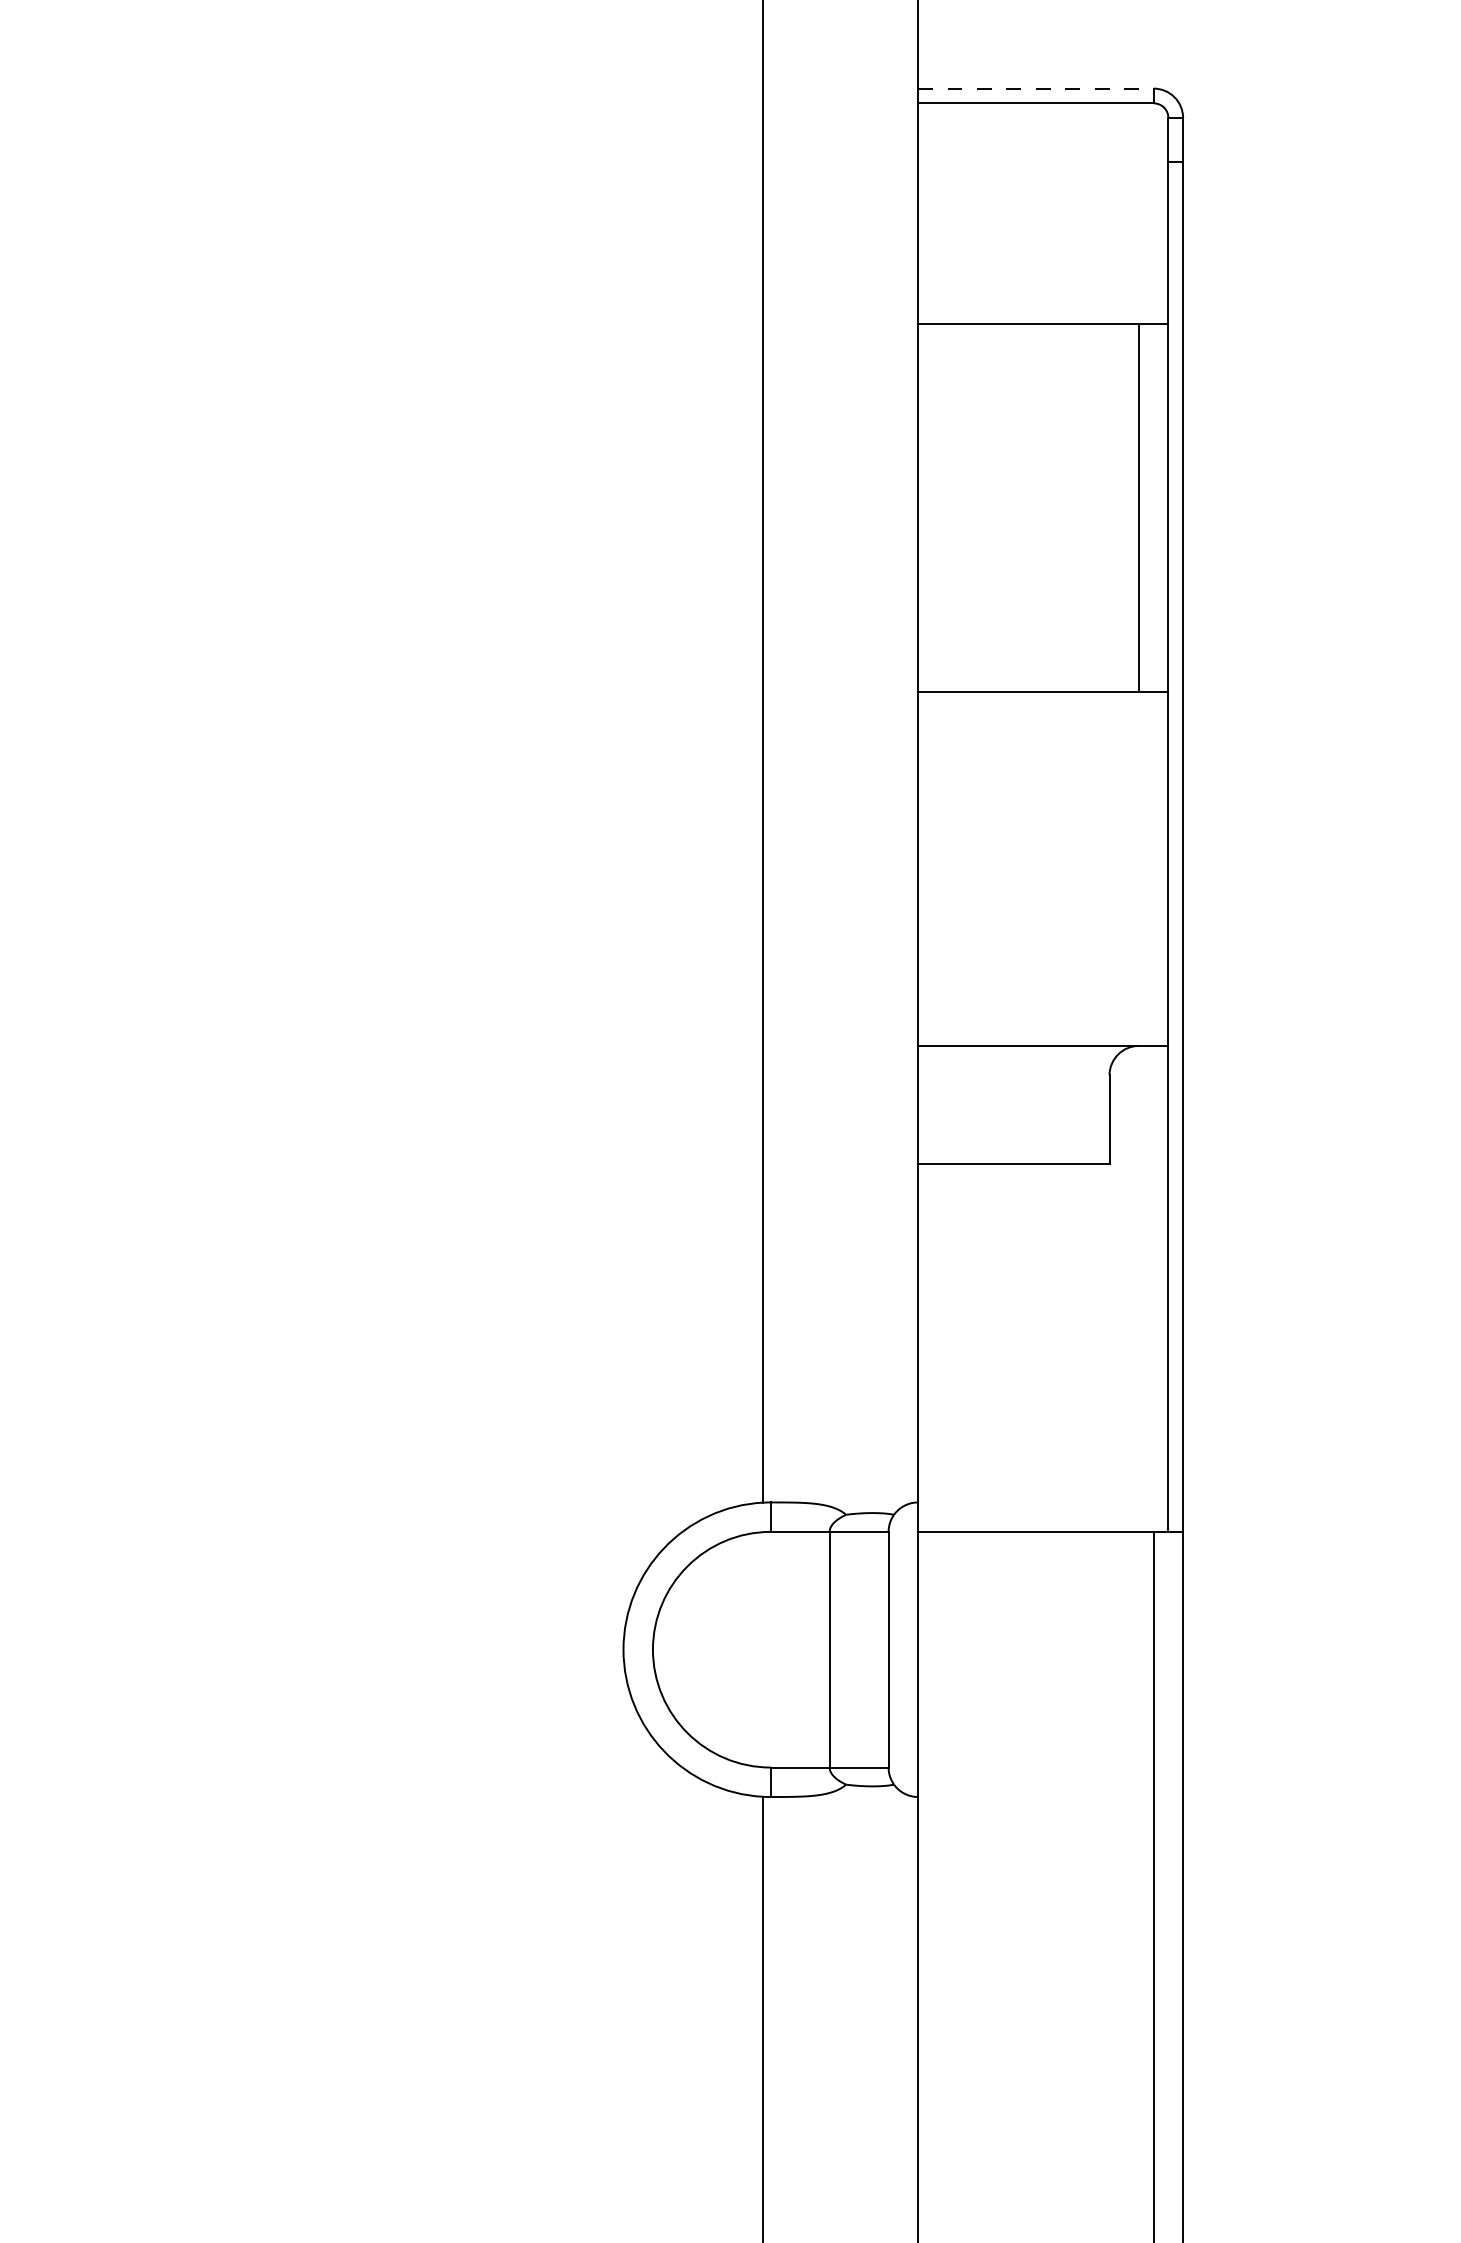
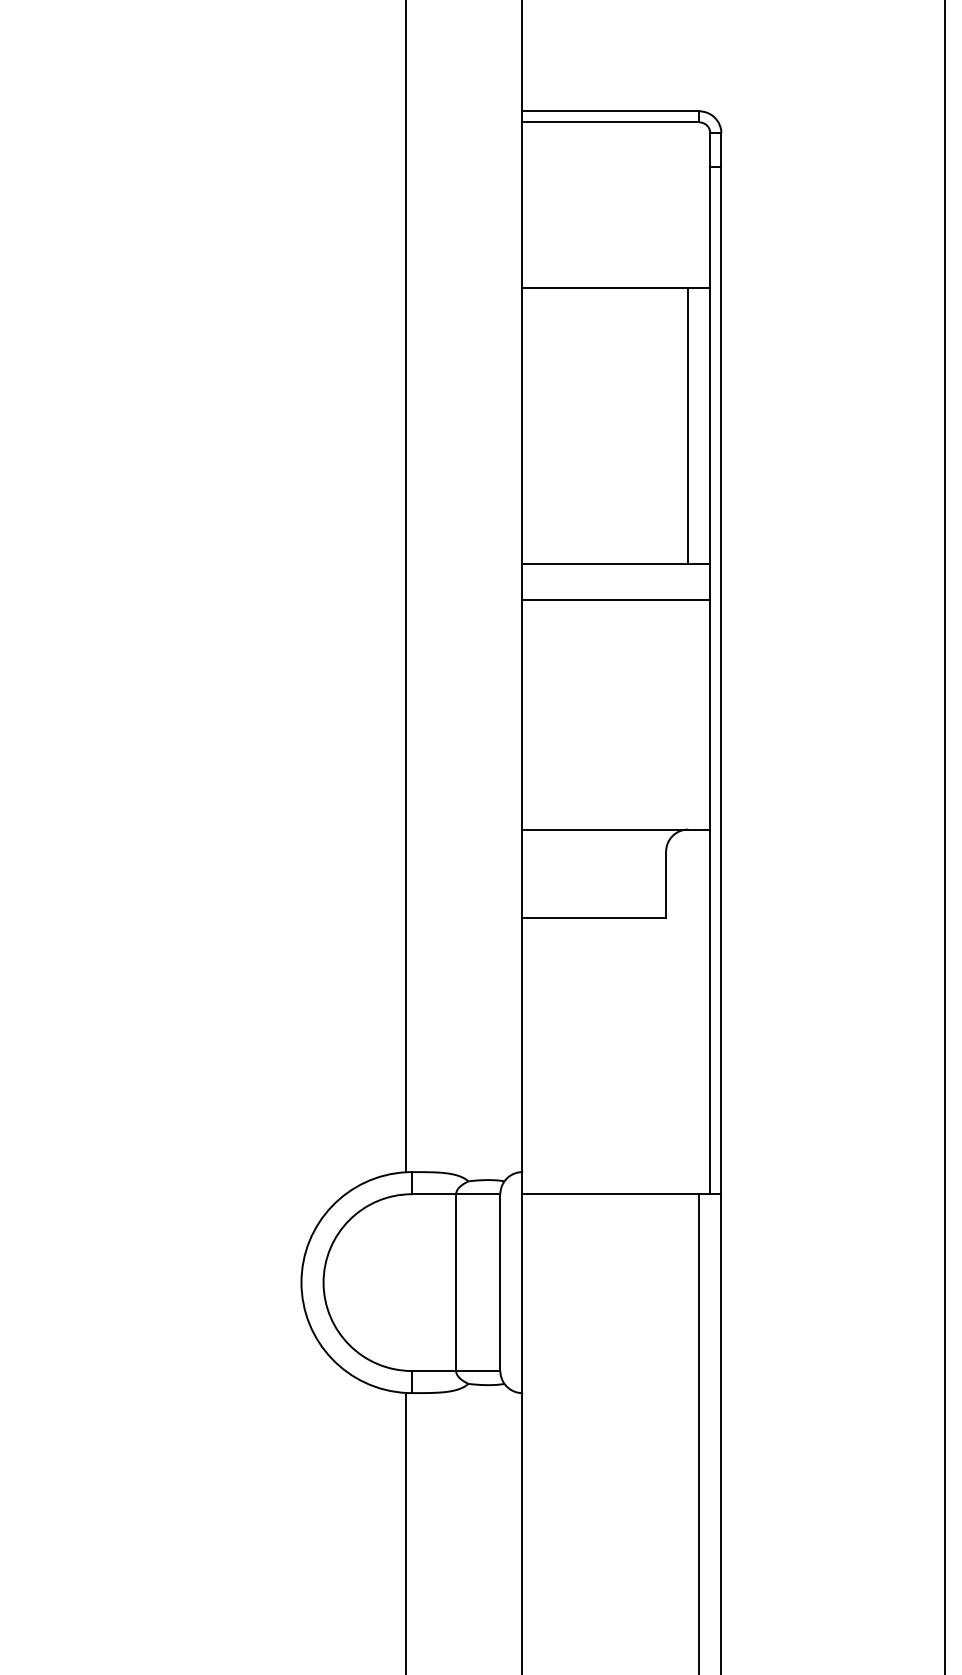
line: (1035, 88) -> (610, 111), dashed -> solid
line: (1043, 739) -> (616, 599), added

